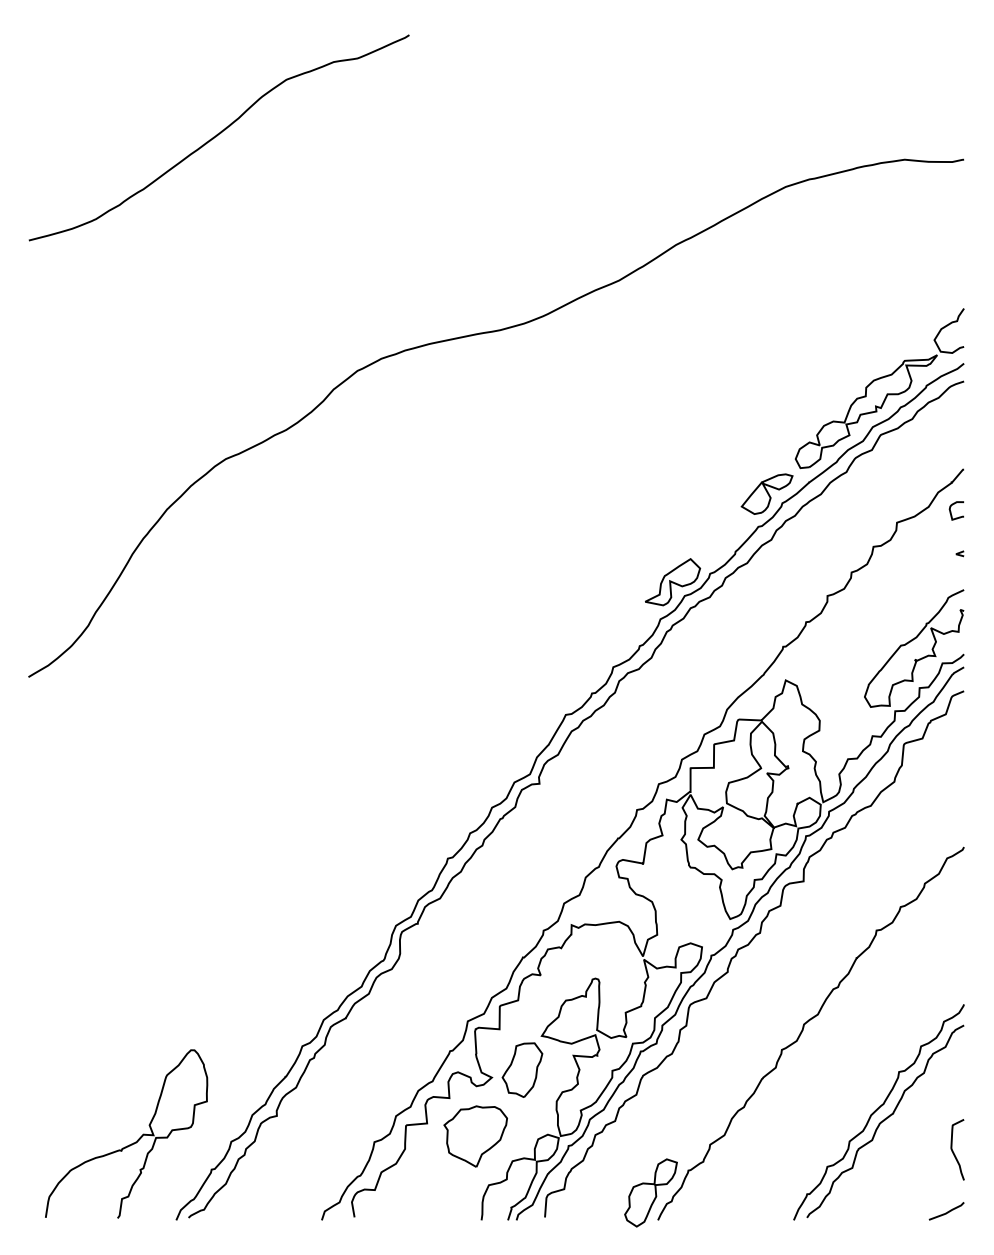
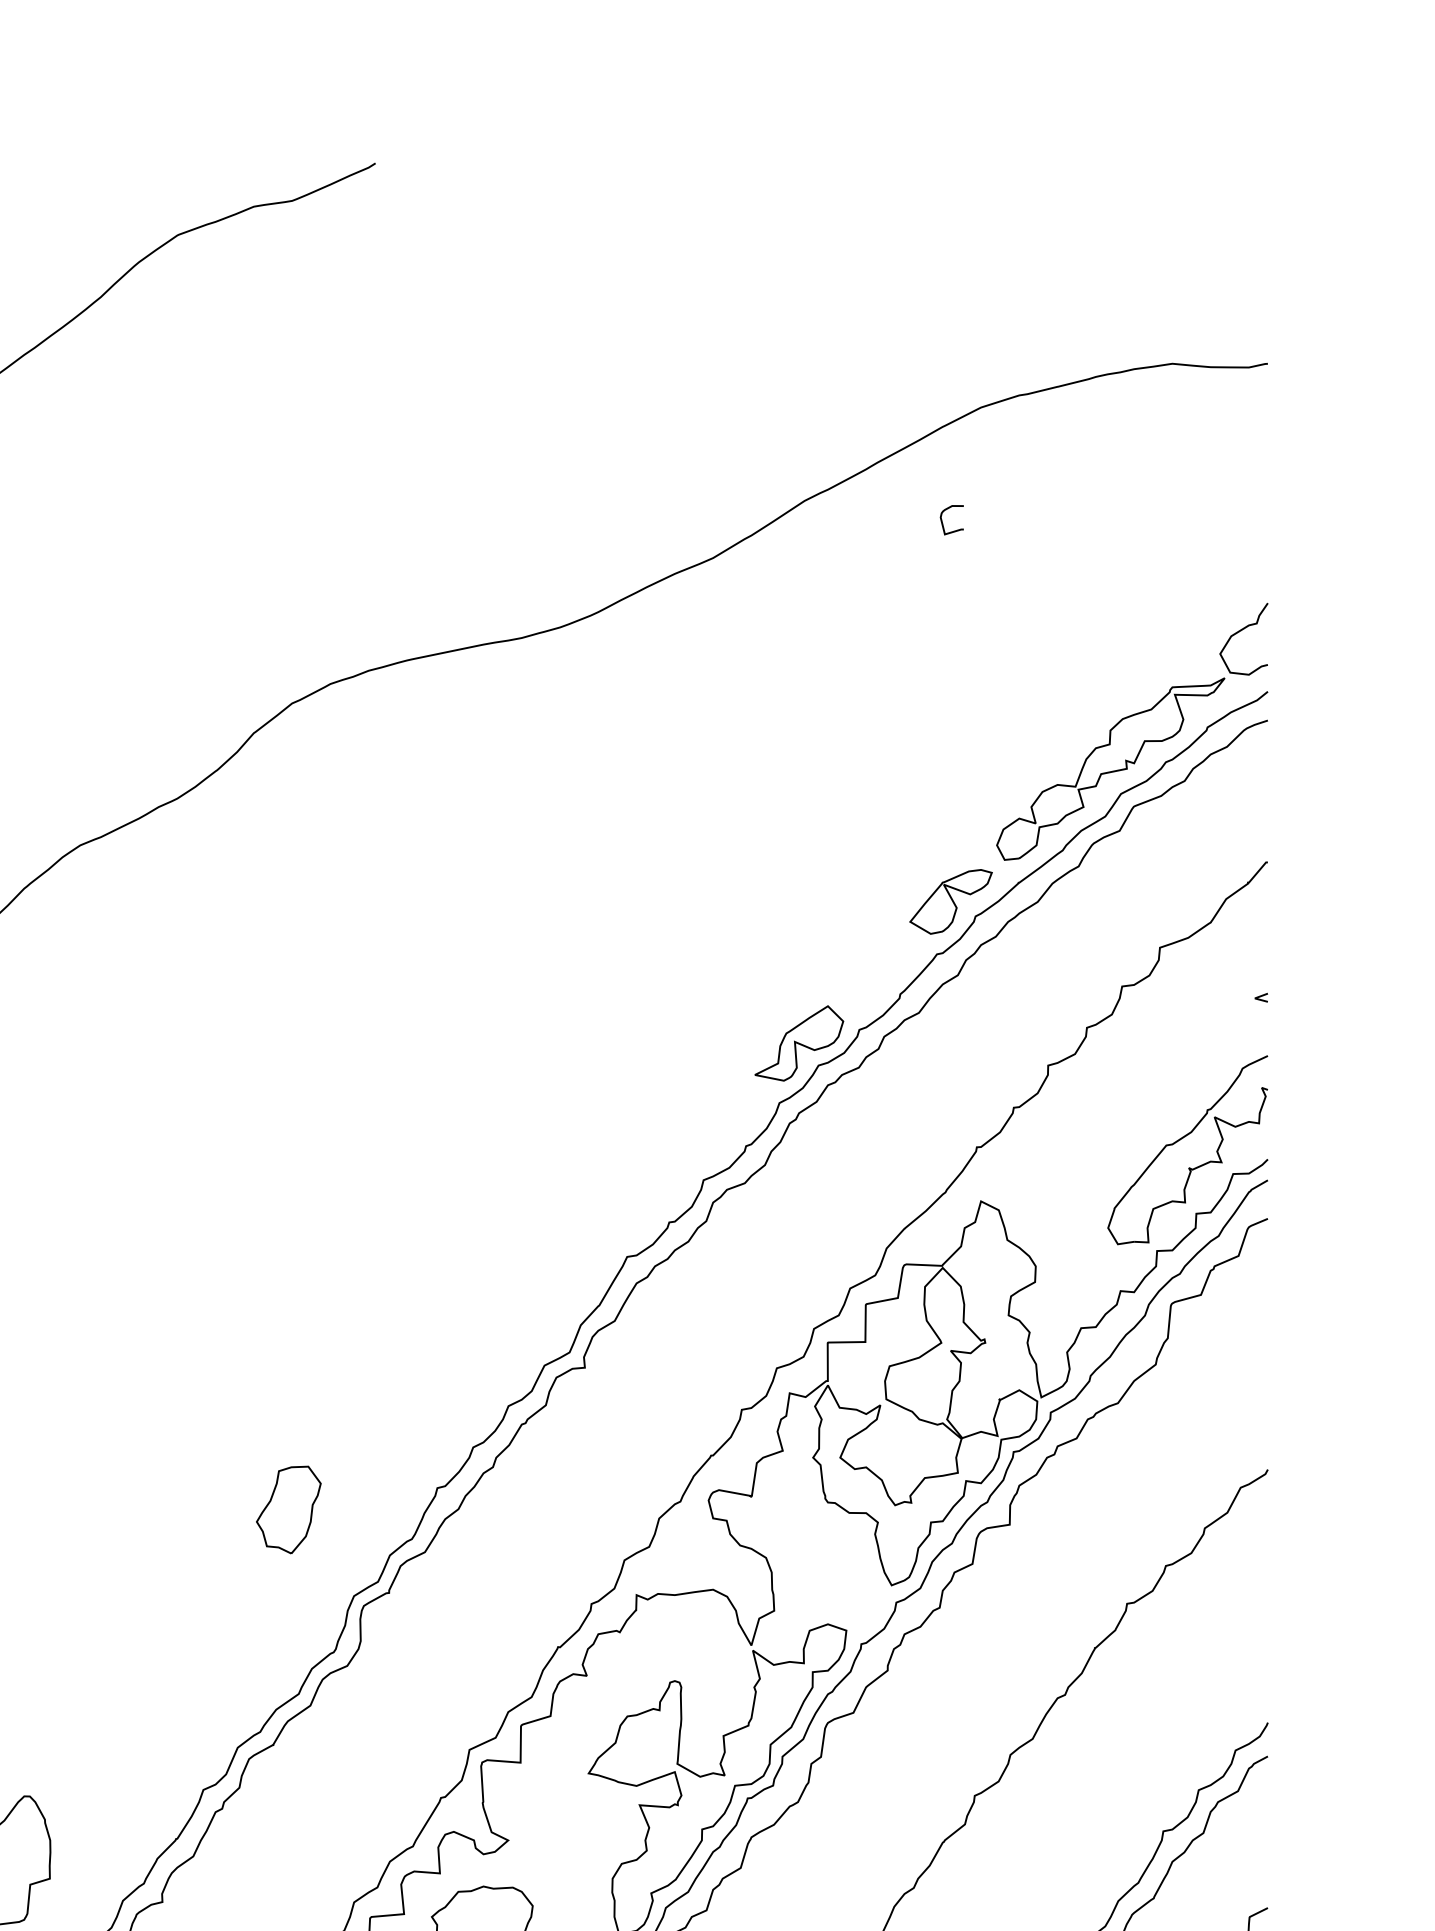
curve: (951, 511) -> (943, 521), moved
part: (522, 1069) -> (288, 1508), moved

